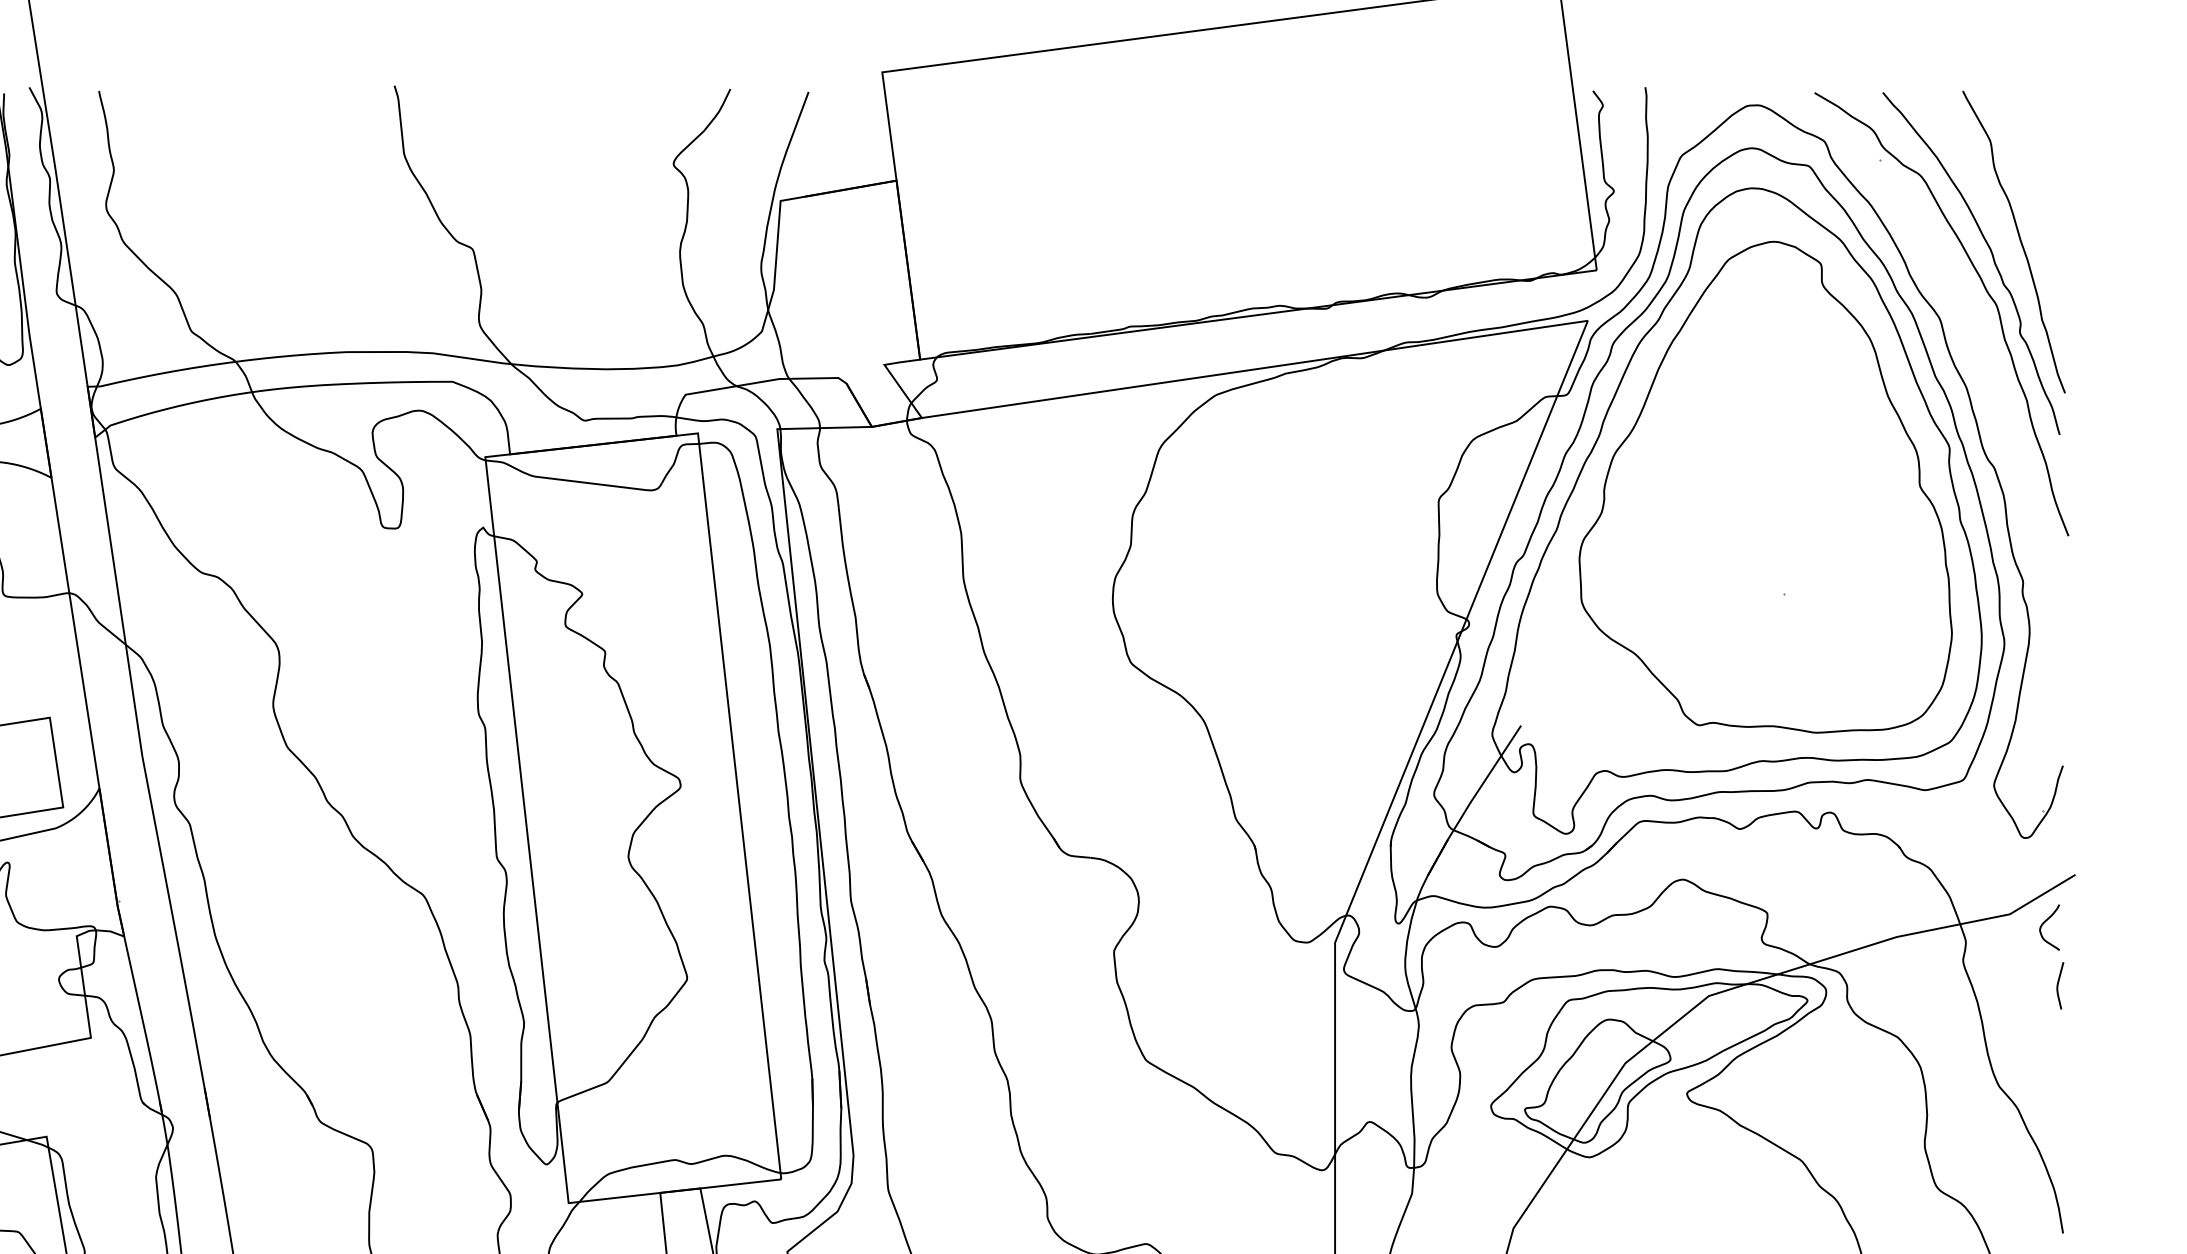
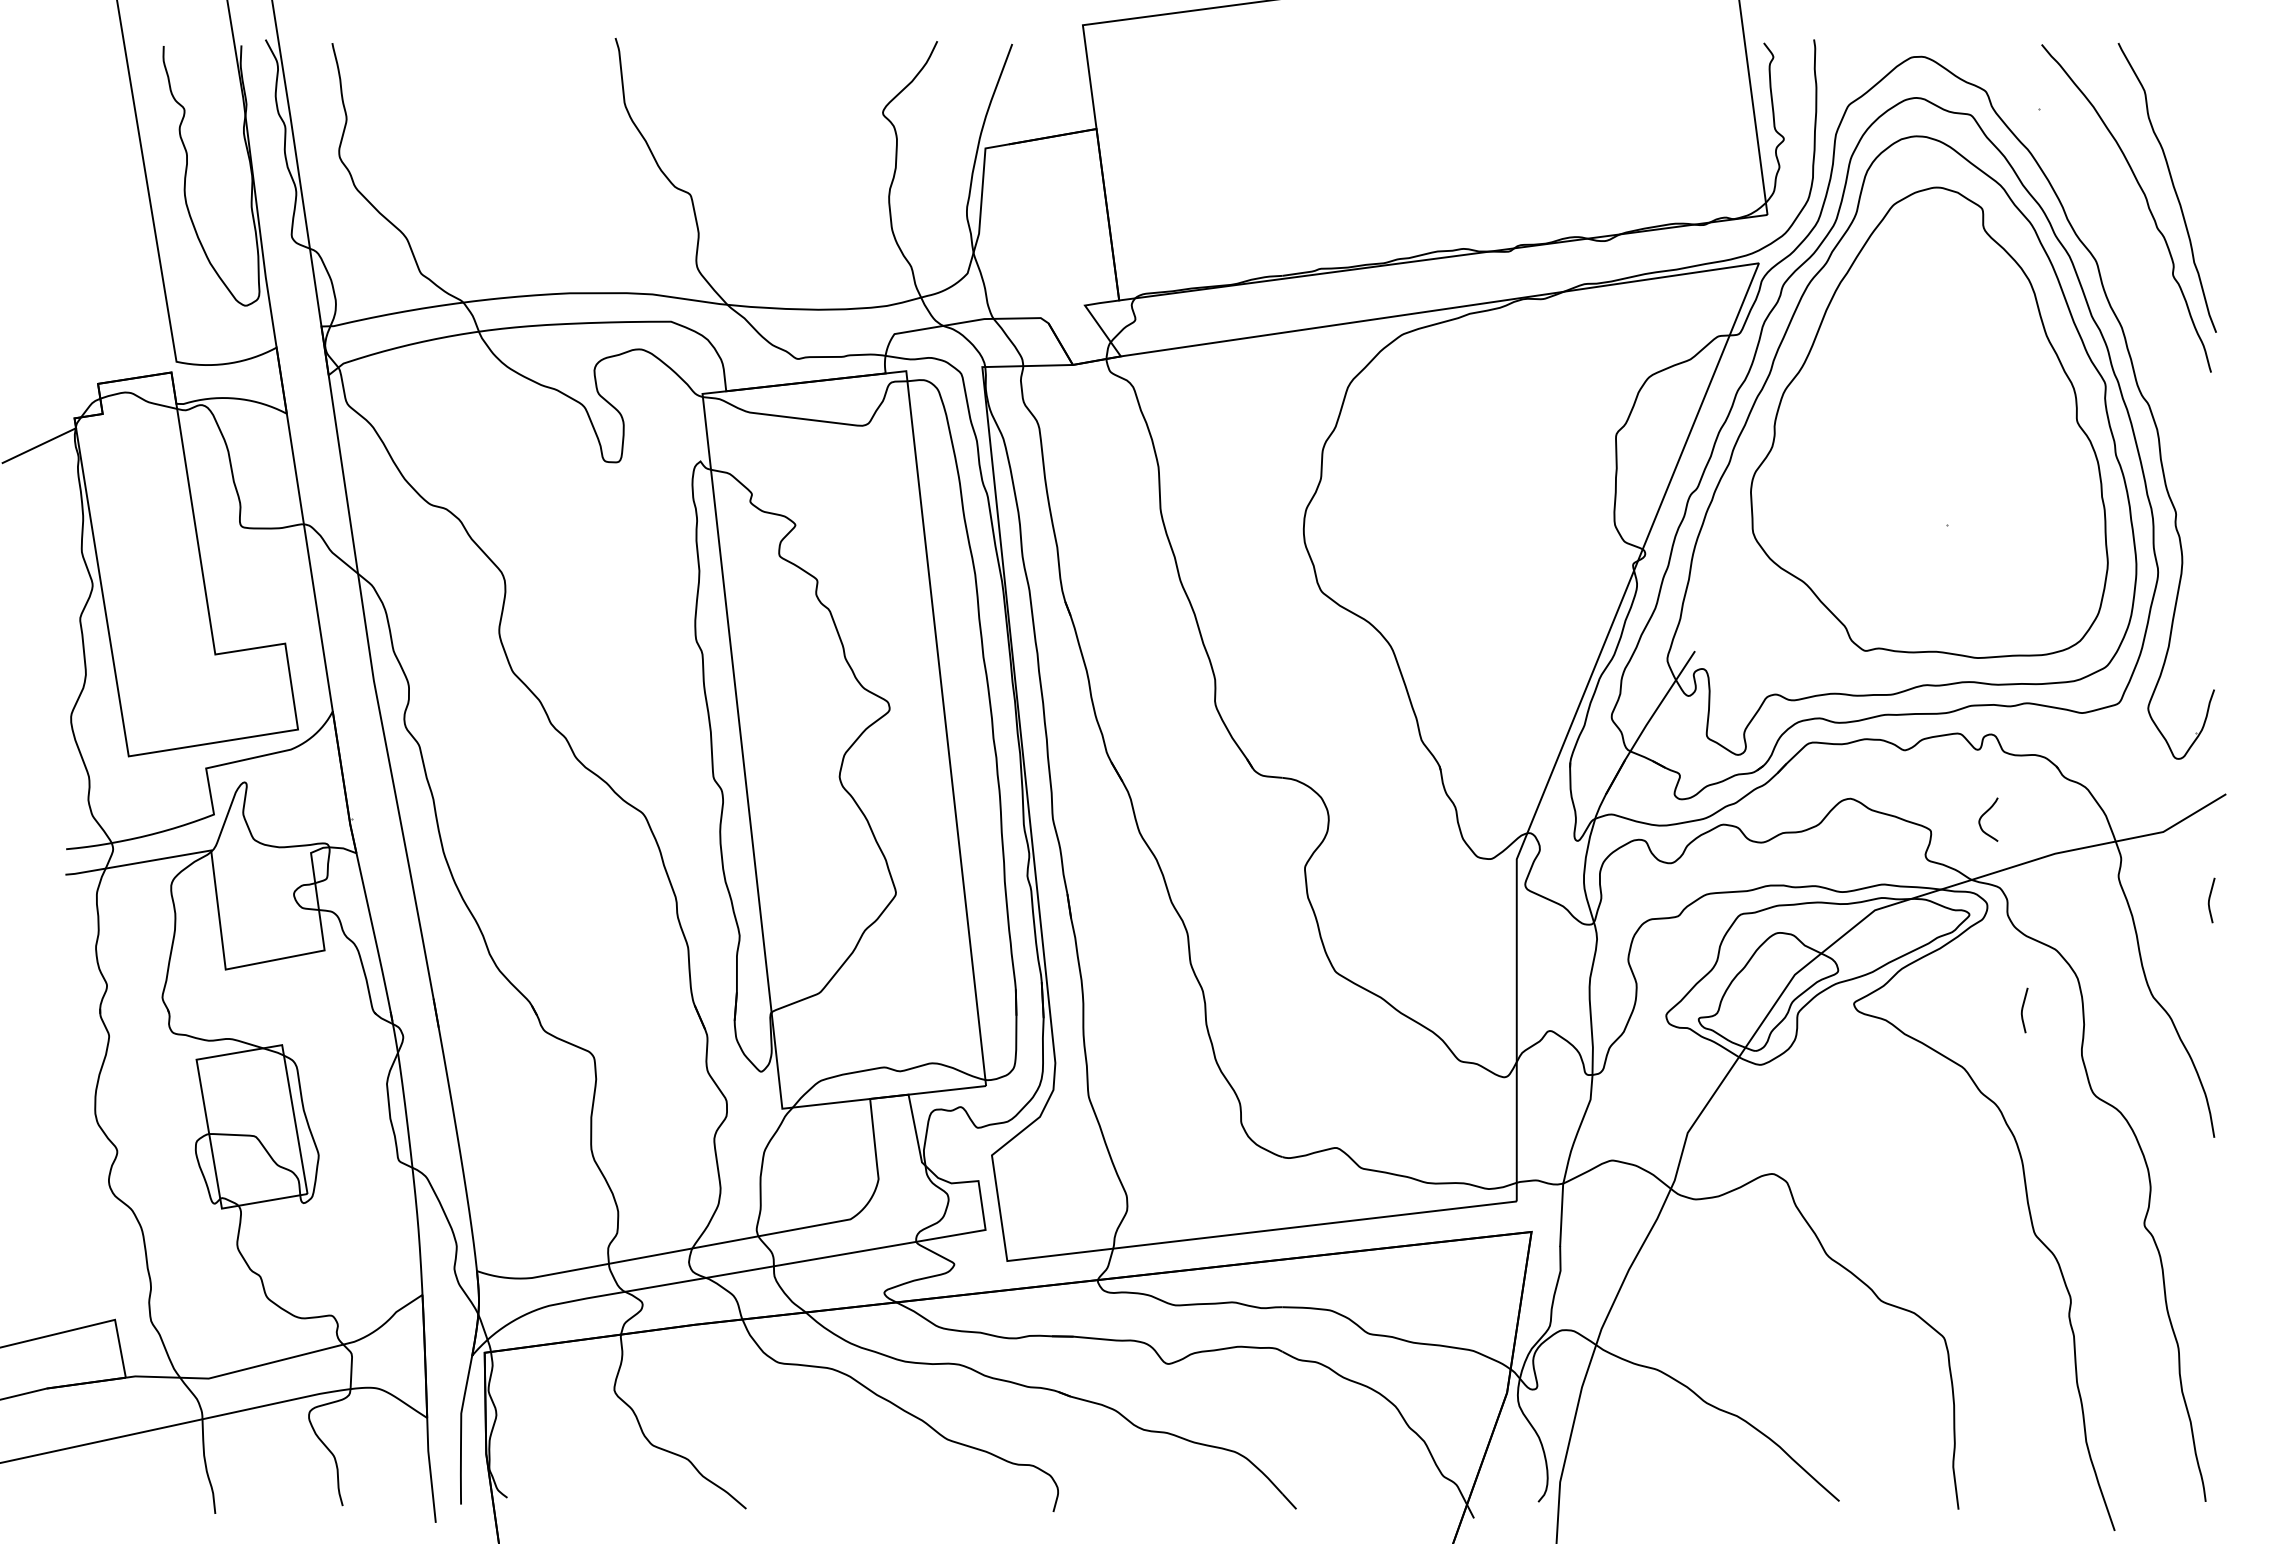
curve: (1986, 291) -> (2140, 235), removed
curve: (2046, 922) -> (1985, 814), moved
curve: (1863, 1099) -> (2023, 1009), added

